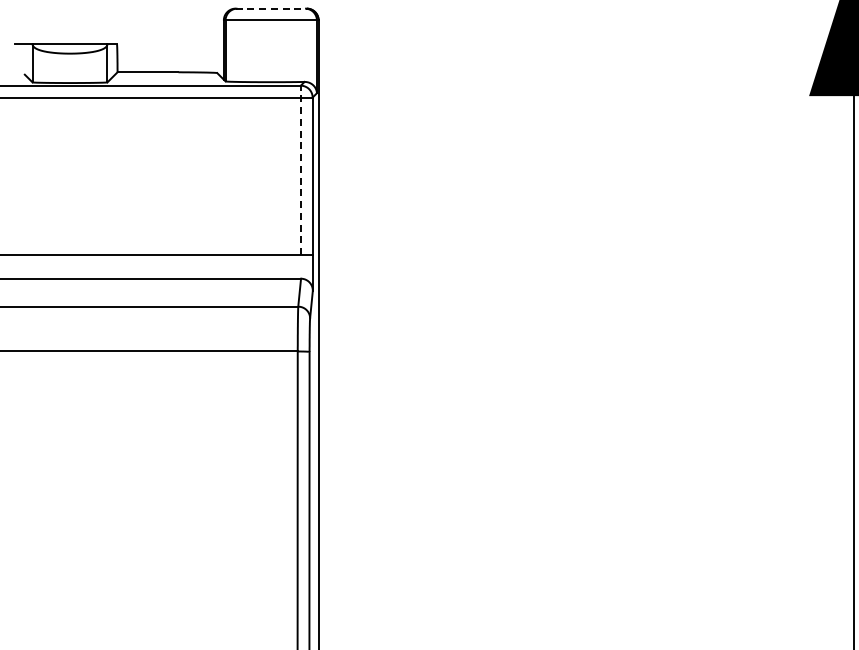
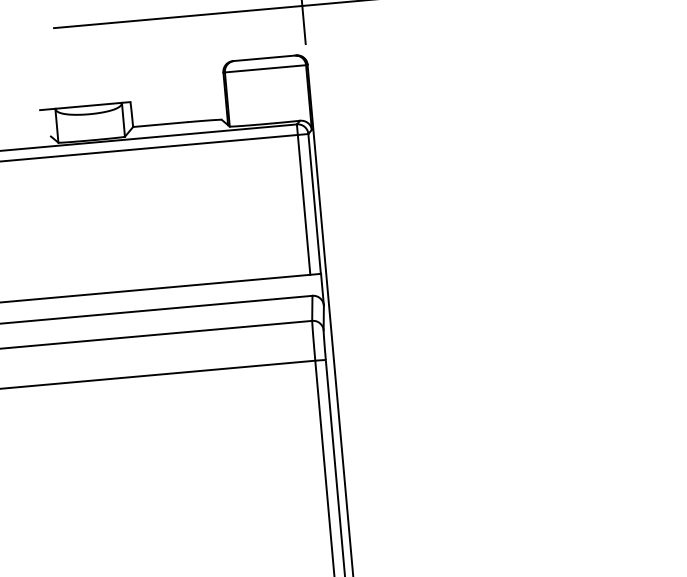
line: (271, 8) -> (264, 58), dashed -> solid
line: (300, 170) -> (303, 199), dashed -> solid

